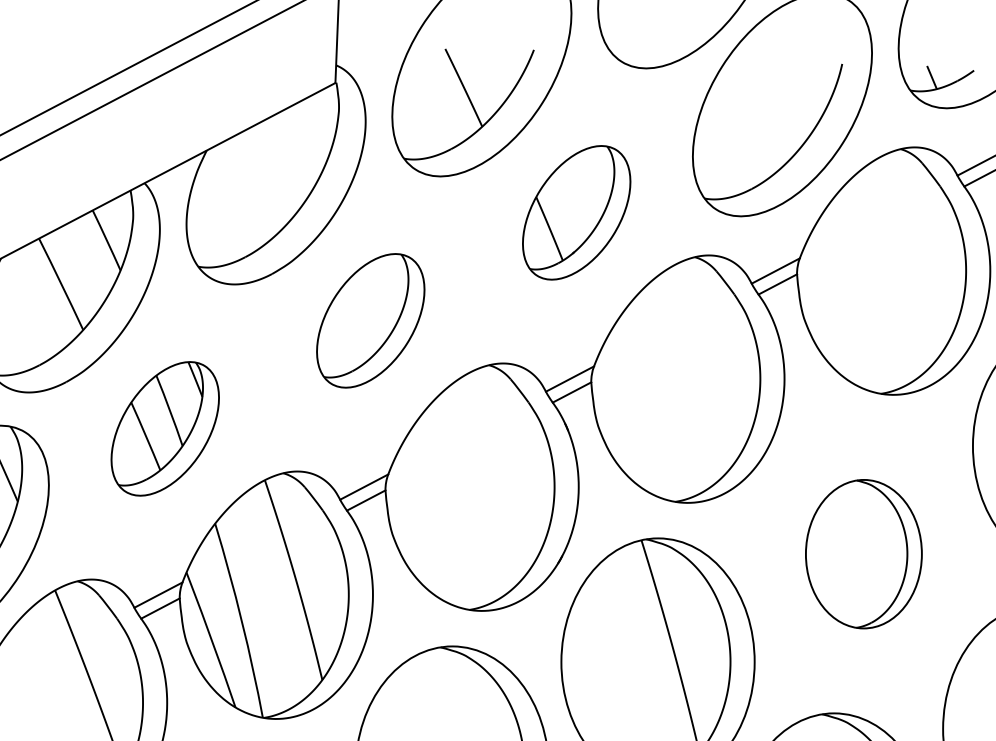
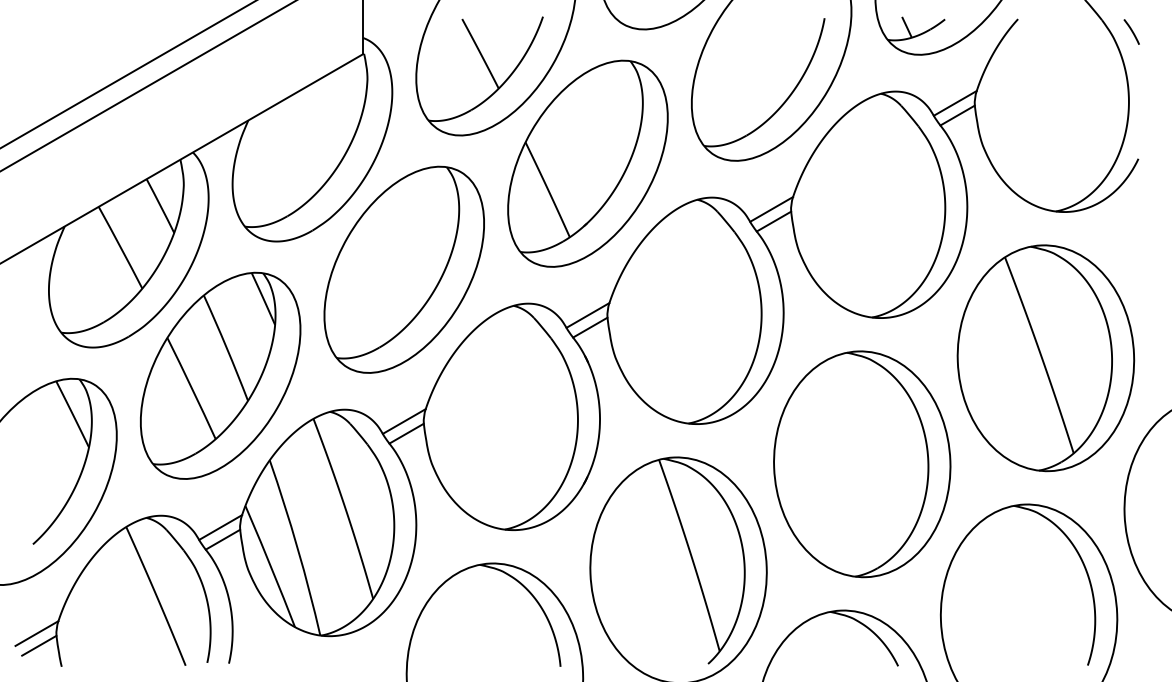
part: (576, 212) -> (587, 163), size x1.67
part: (370, 320) -> (403, 269), size x1.67
part: (164, 428) -> (220, 375), size x1.67
part: (864, 554) -> (862, 464), size x1.67

